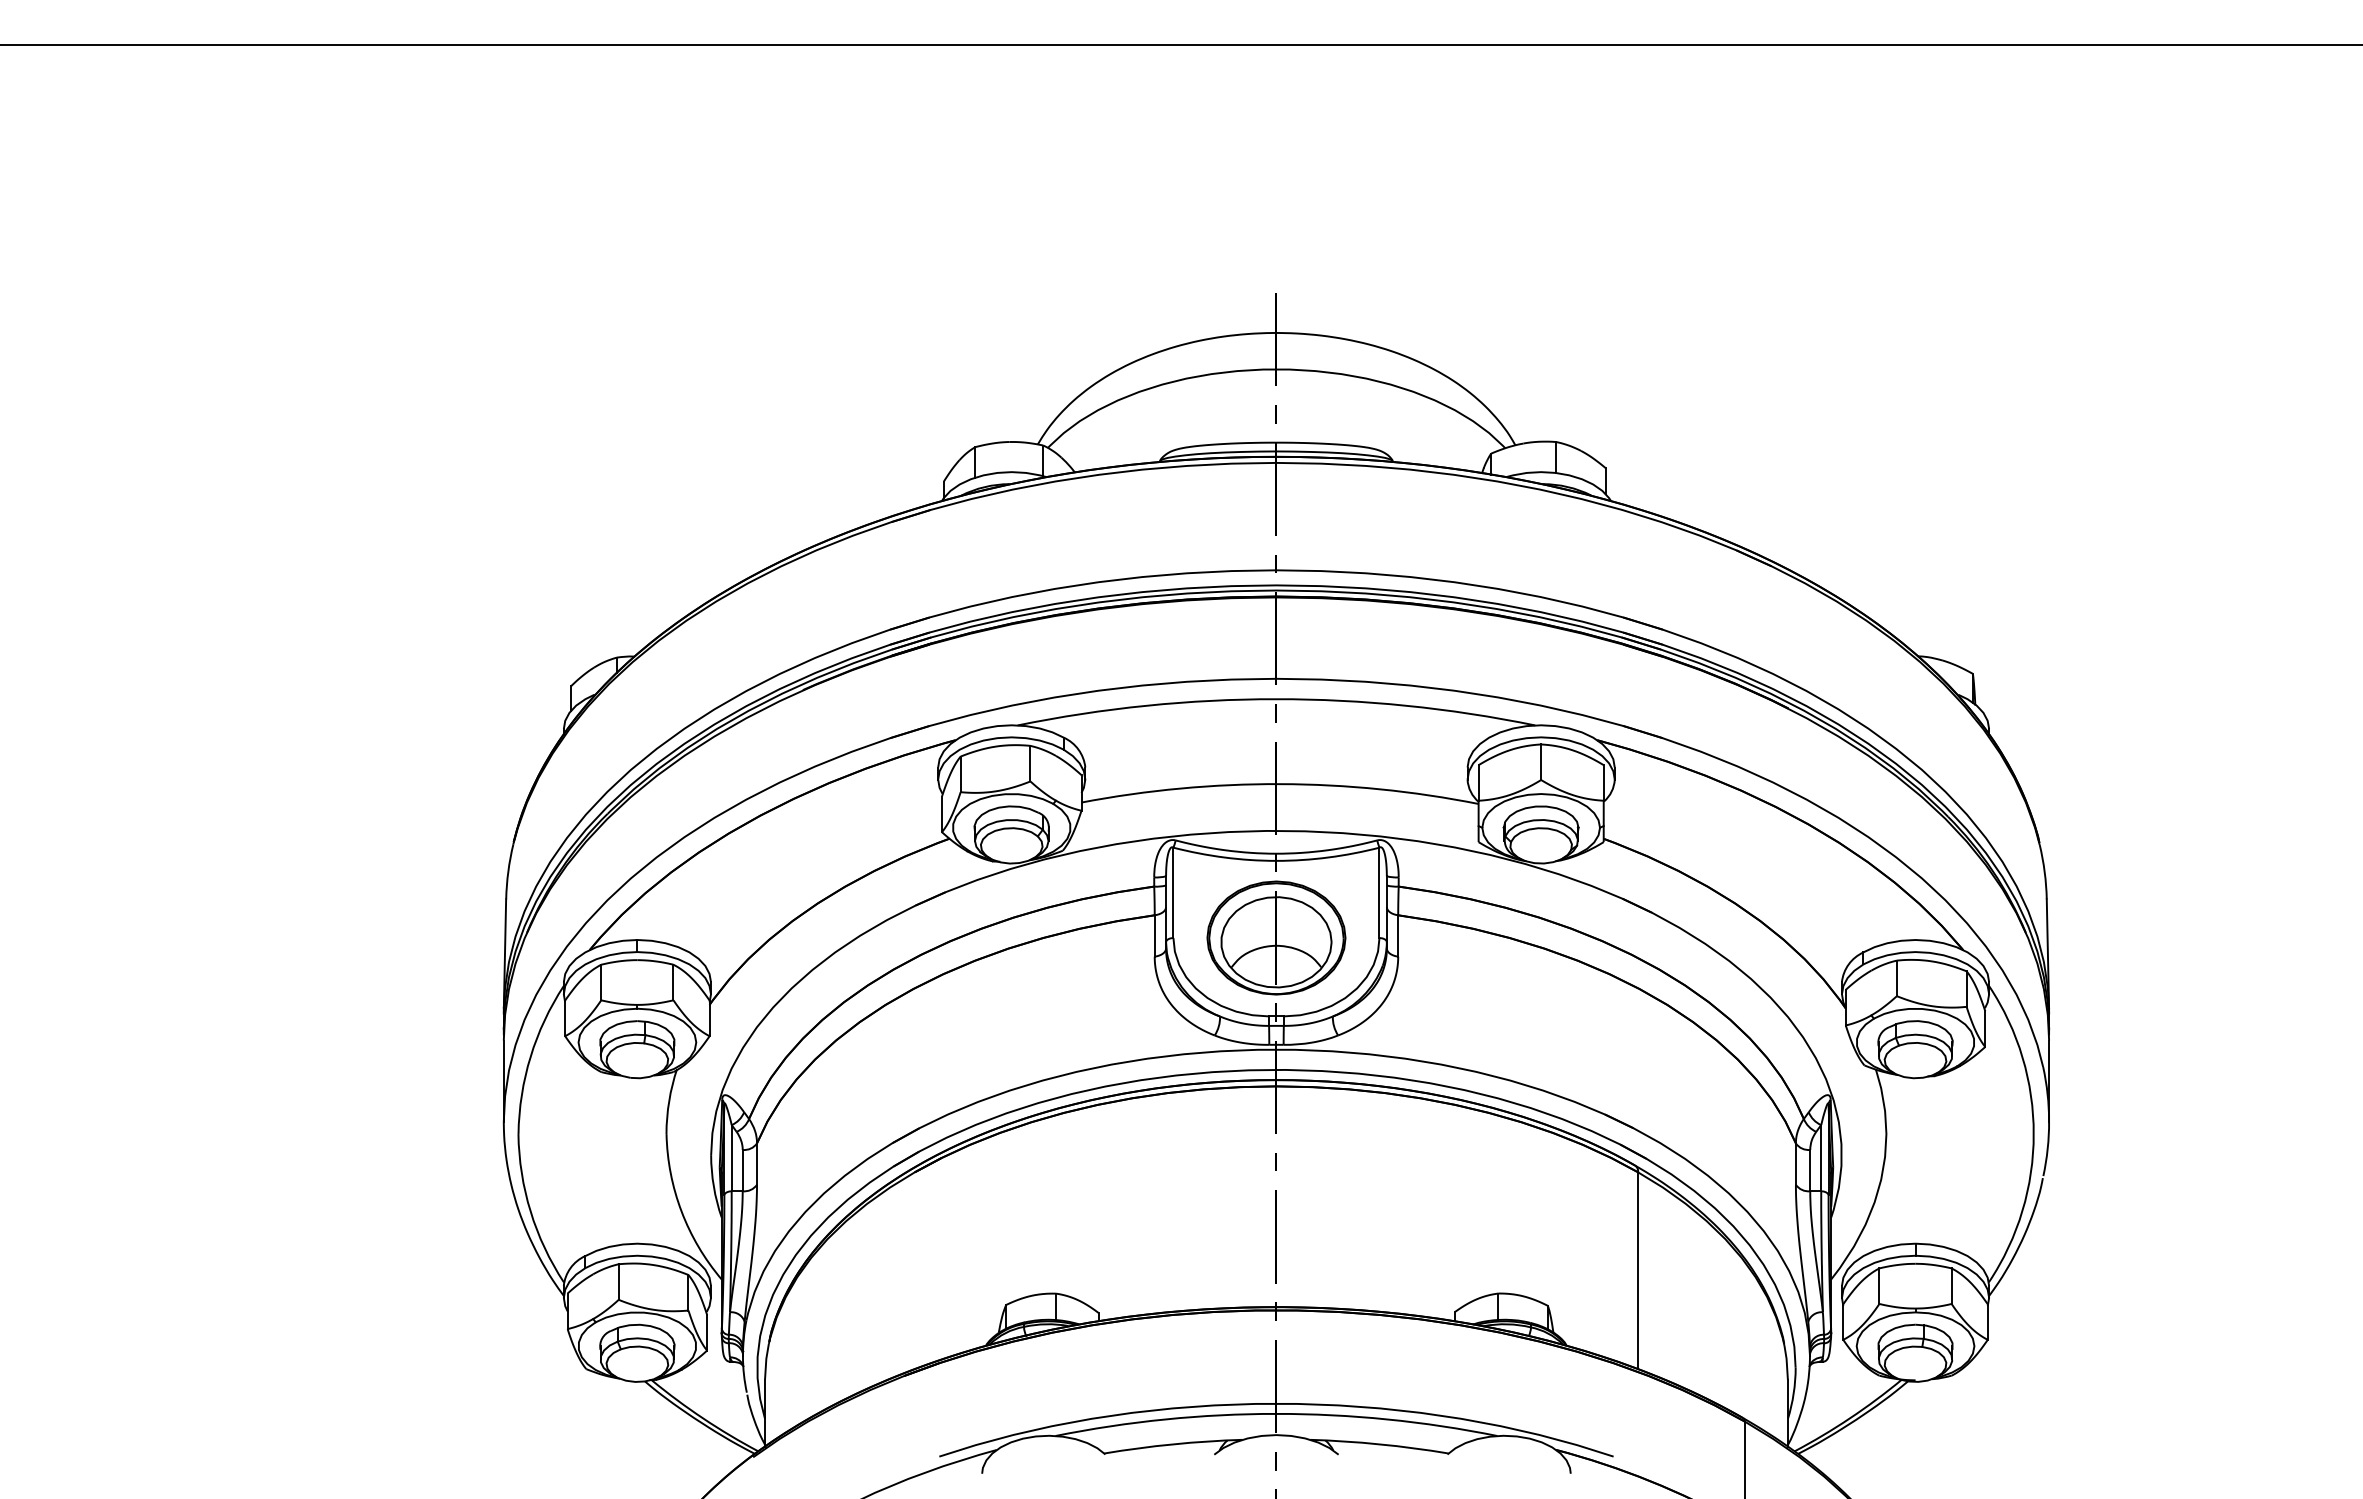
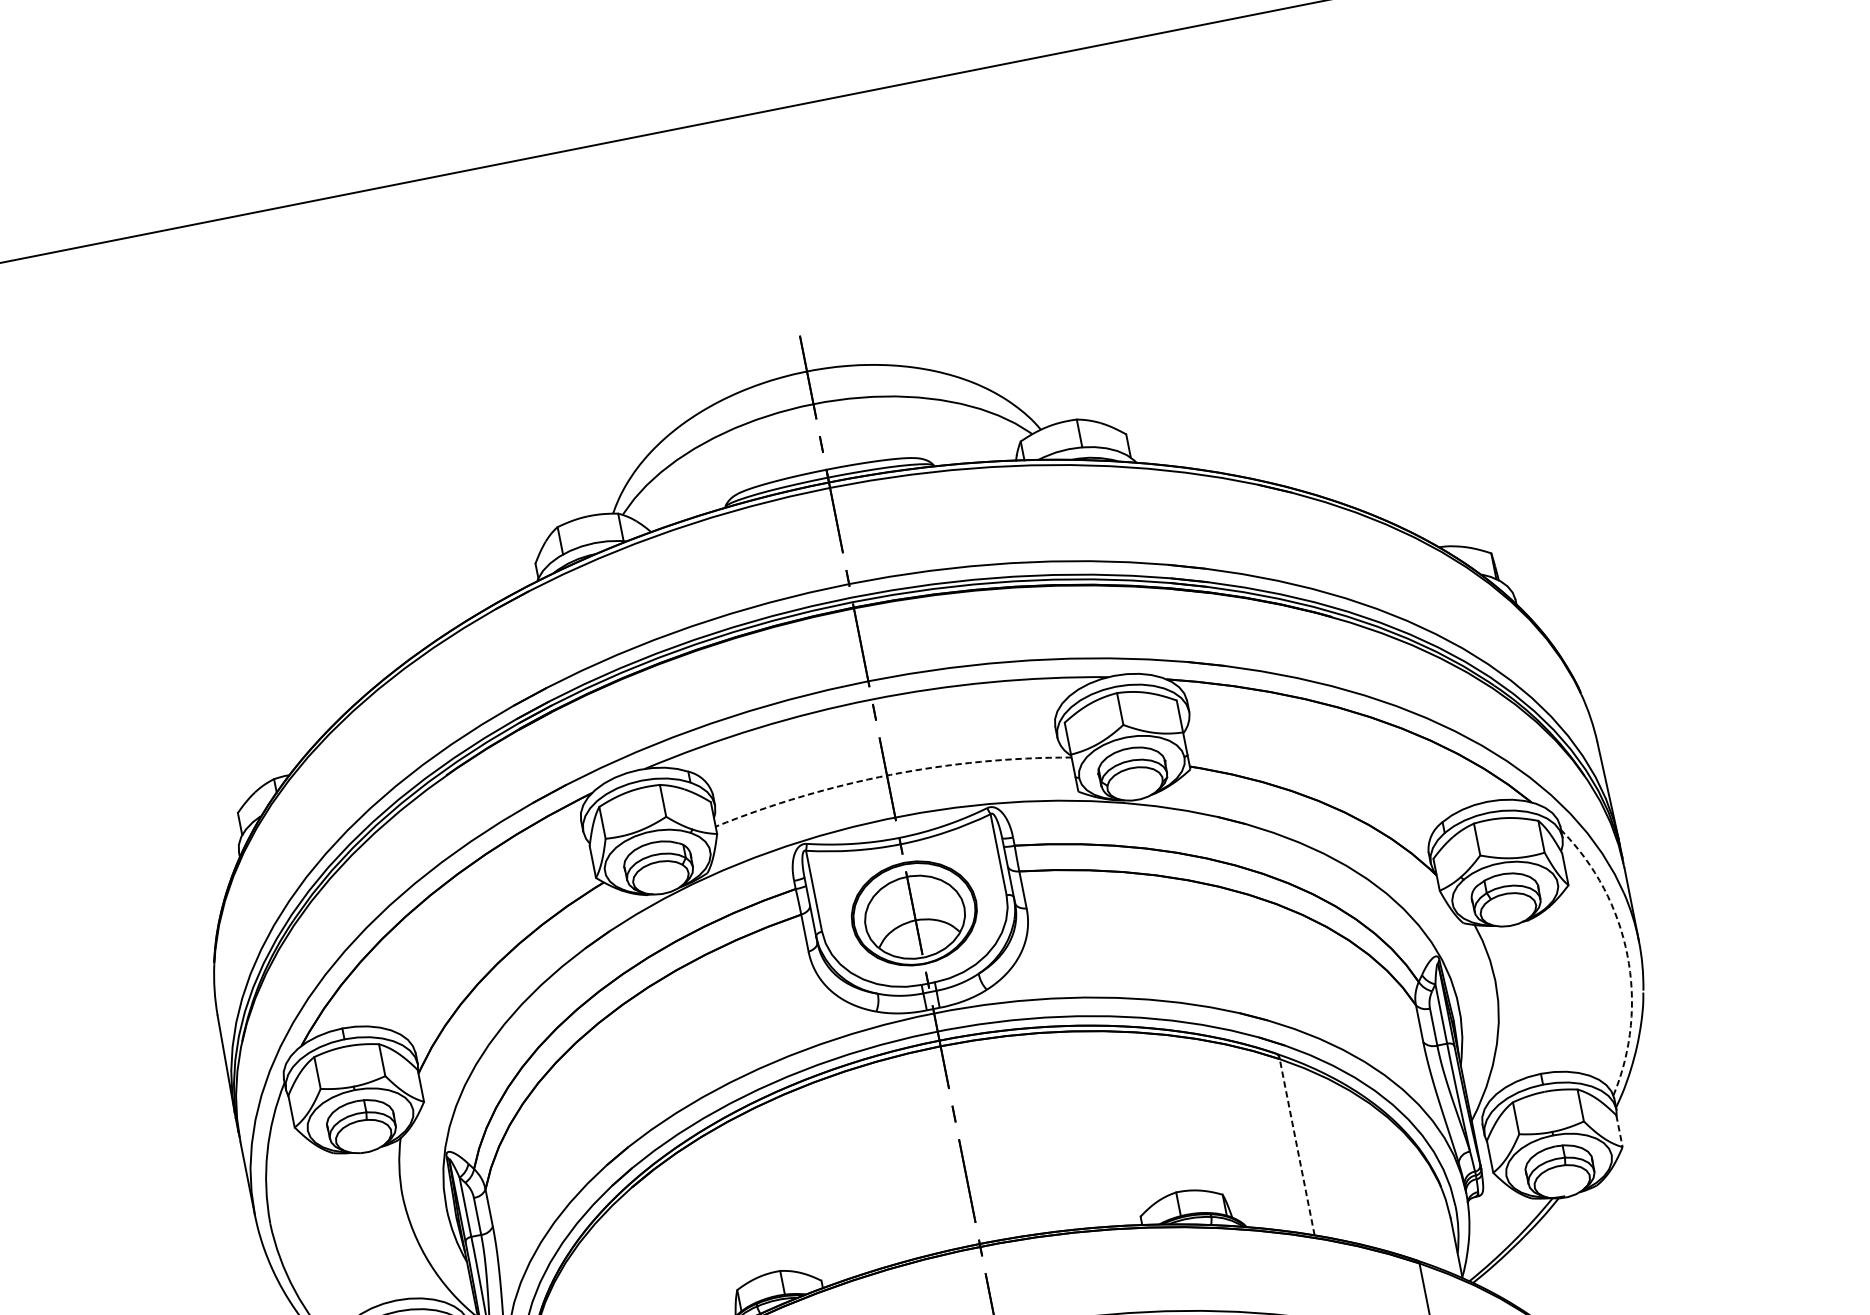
arc: (1280, 784) -> (890, 775), solid -> dashed
arc: (2033, 1134) -> (1627, 955), solid -> dashed
line: (1638, 1270) -> (1297, 1146), solid -> dashed
line: (1987, 1322) -> (1619, 1131), solid -> dashed

